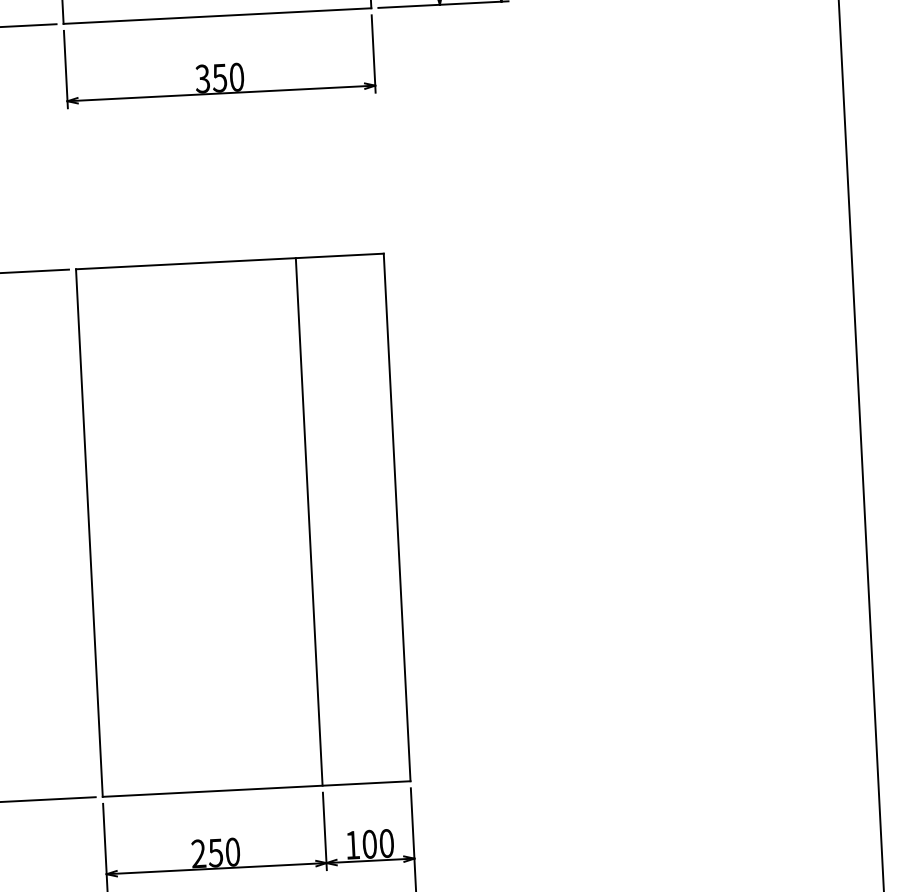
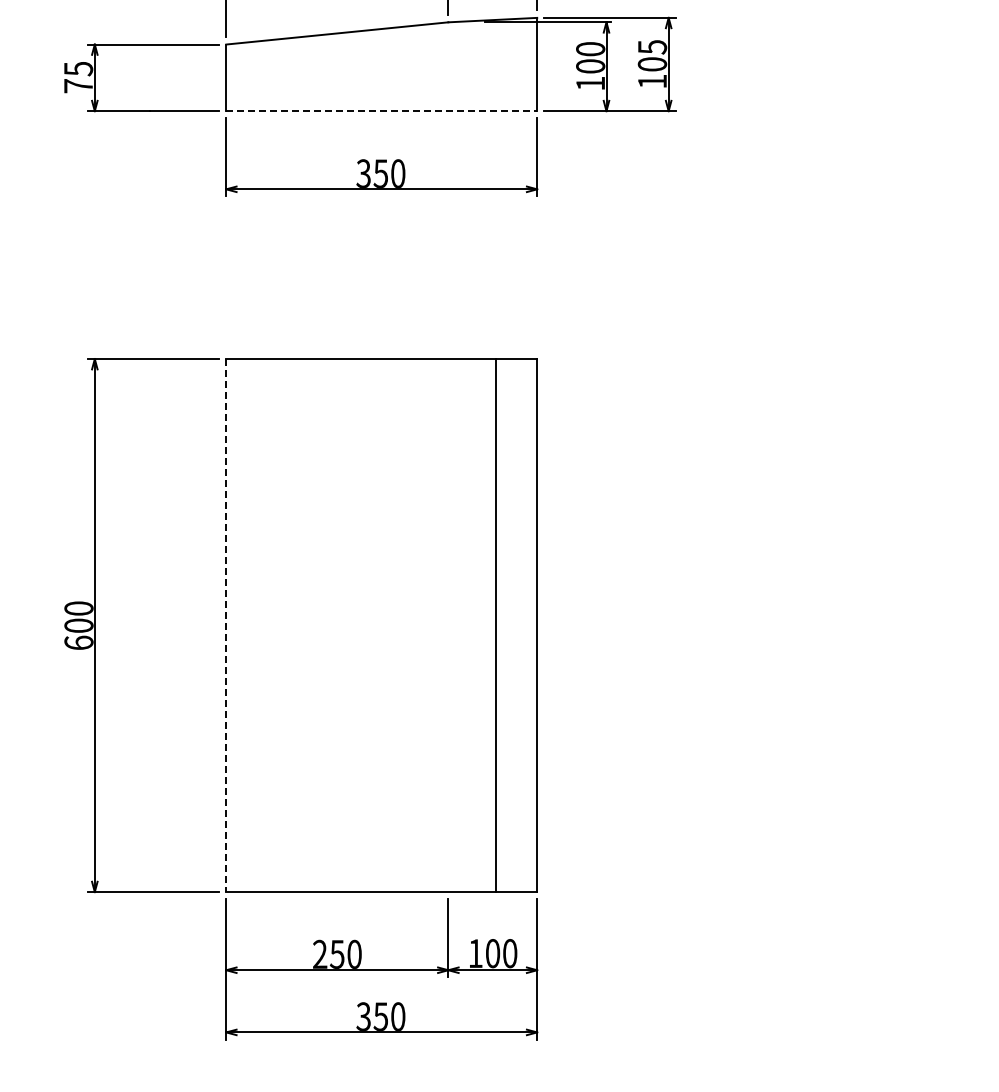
line: (218, 16) -> (382, 111), solid -> dashed
line: (309, 521) -> (496, 625), moved
line: (89, 533) -> (226, 626), solid -> dashed

